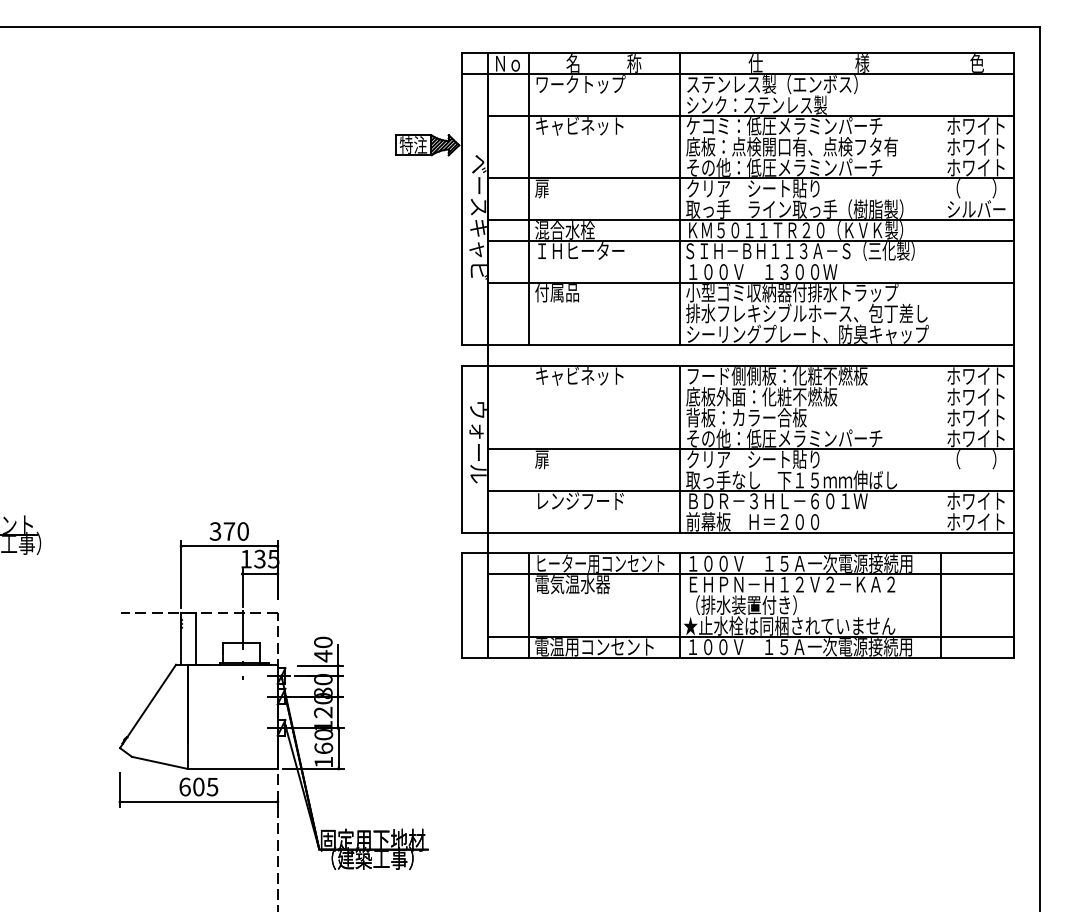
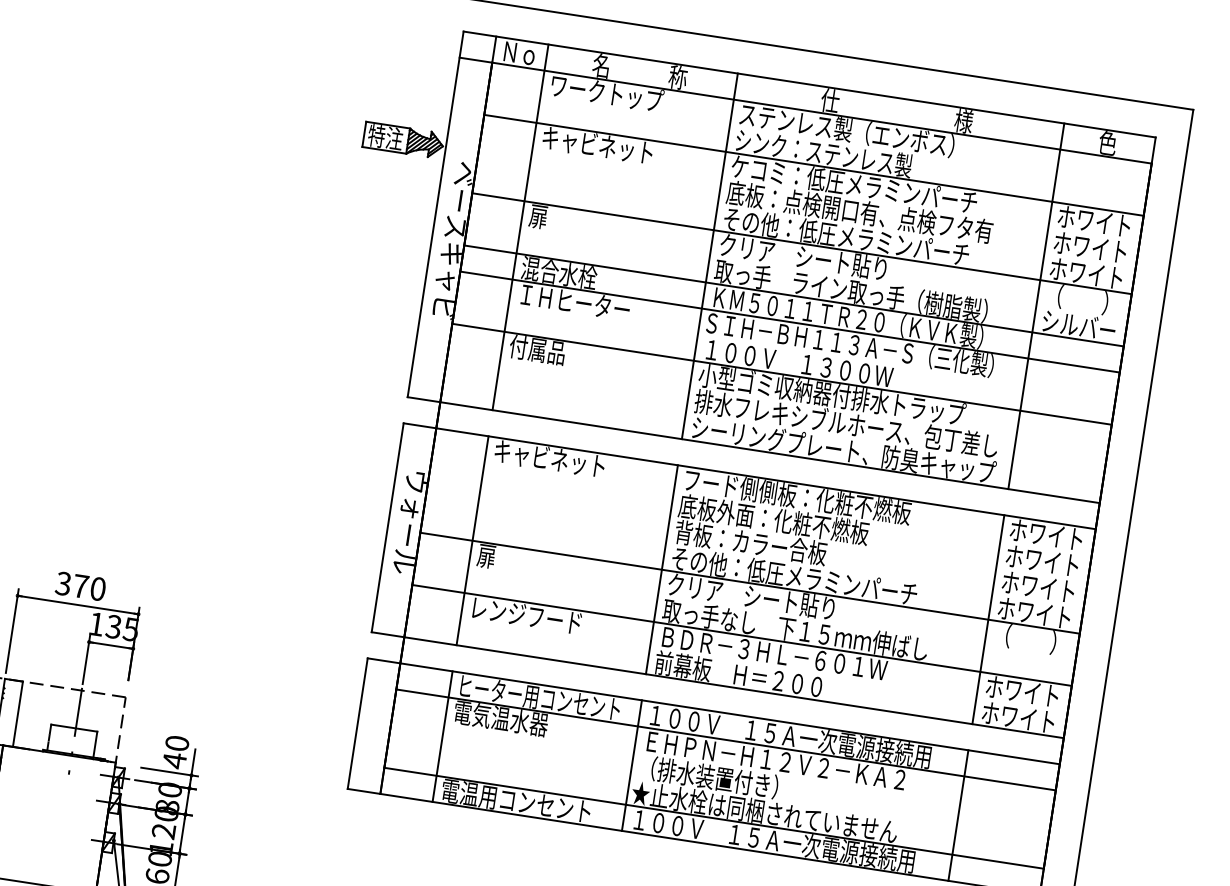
line: (940, 199) -> (1035, 306), added
line: (529, 448) -> (472, 539), added
line: (940, 448) -> (988, 618), added

